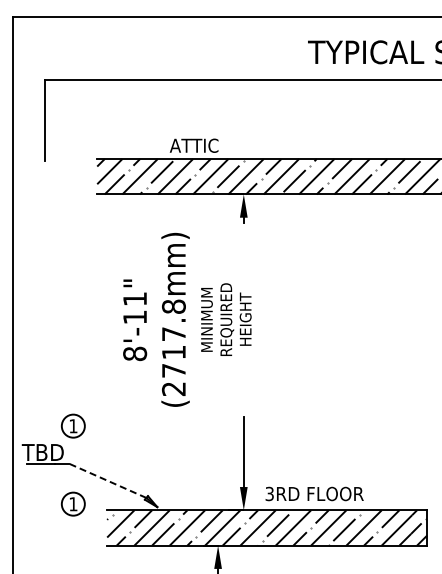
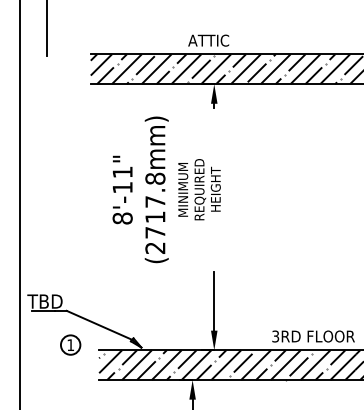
text: (193, 145) -> (208, 40), moved
part: (73, 425) -> (70, 278), removed
line: (107, 480) -> (99, 325), dashed -> solid
text: (314, 493) -> (313, 336), moved

